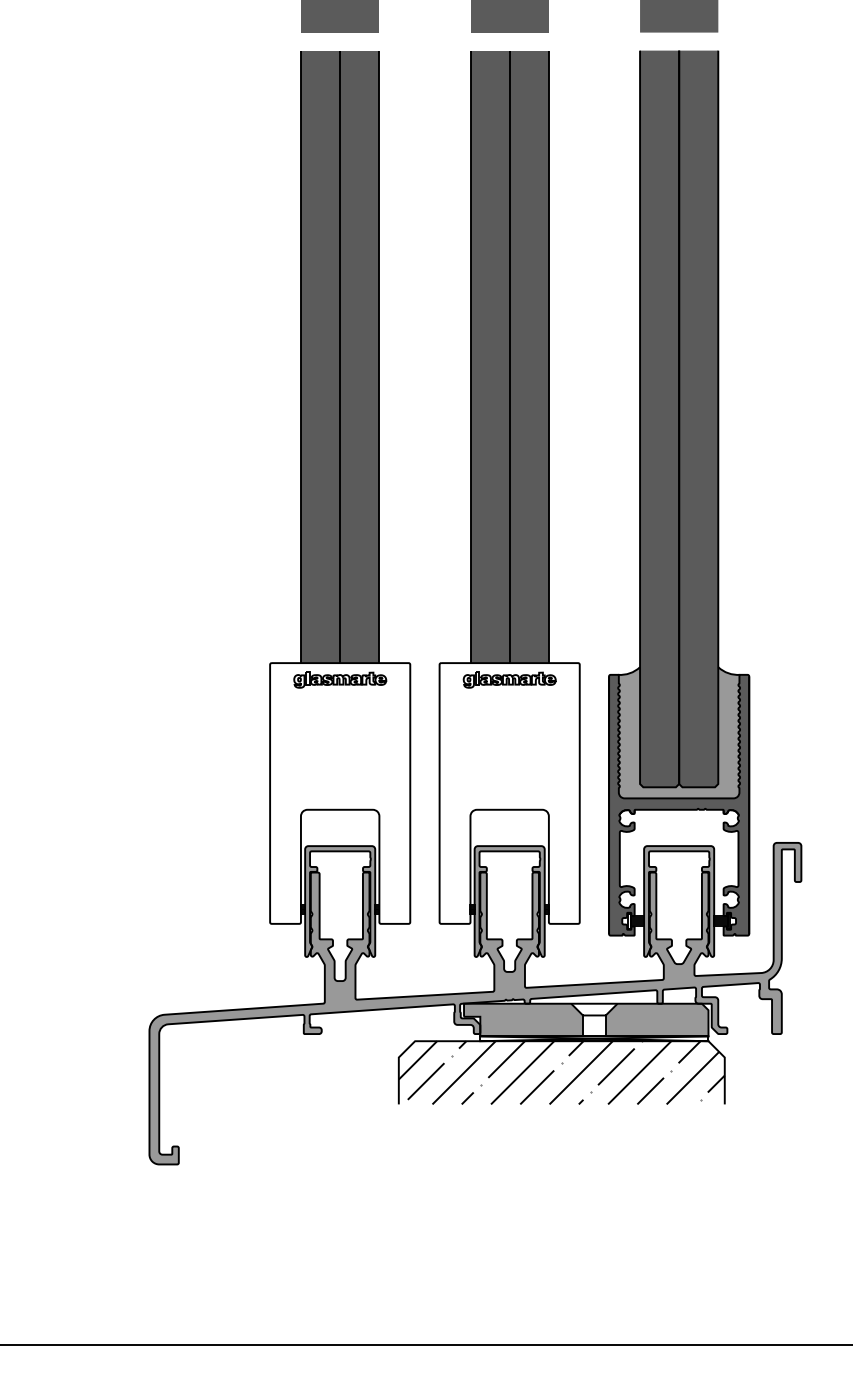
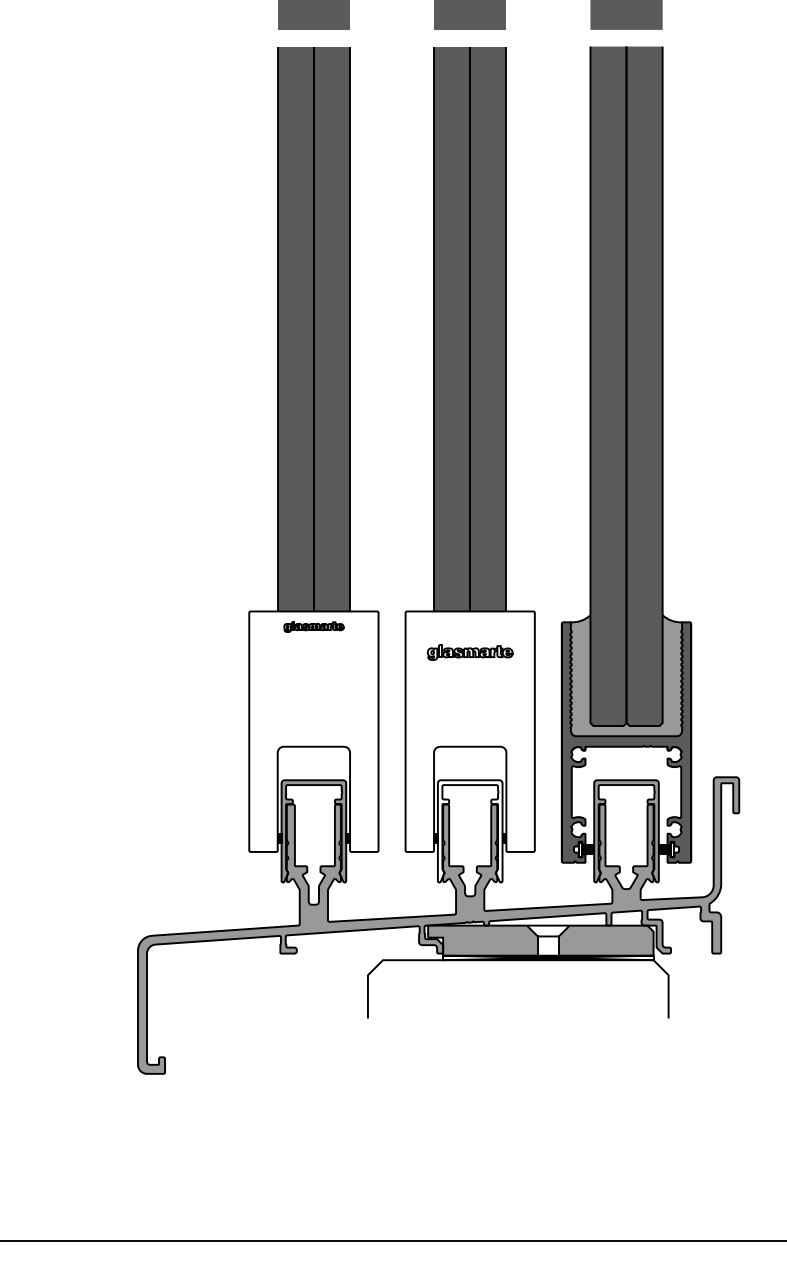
part: (340, 679) -> (314, 626), size x0.7
part: (509, 679) -> (470, 652), moved
fill: (509, 901) -> (470, 831), removed
hatch: (561, 1072) -> (518, 989), removed

